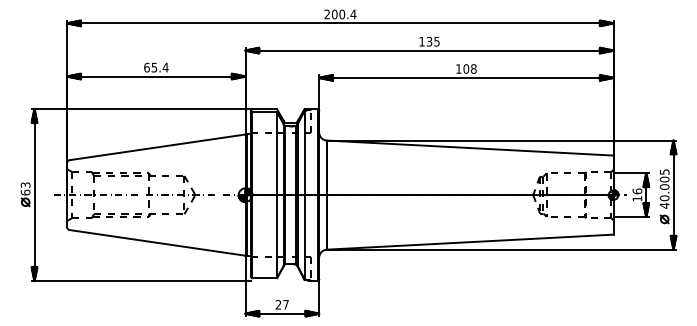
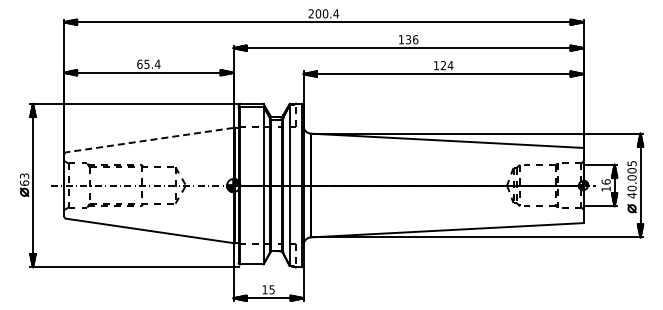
text: (436, 41) -> (415, 39), 135 -> 136
text: (469, 68) -> (446, 65), 108 -> 124
line: (157, 147) -> (149, 140), solid -> dashed
text: (282, 304) -> (268, 289), 27 -> 15

